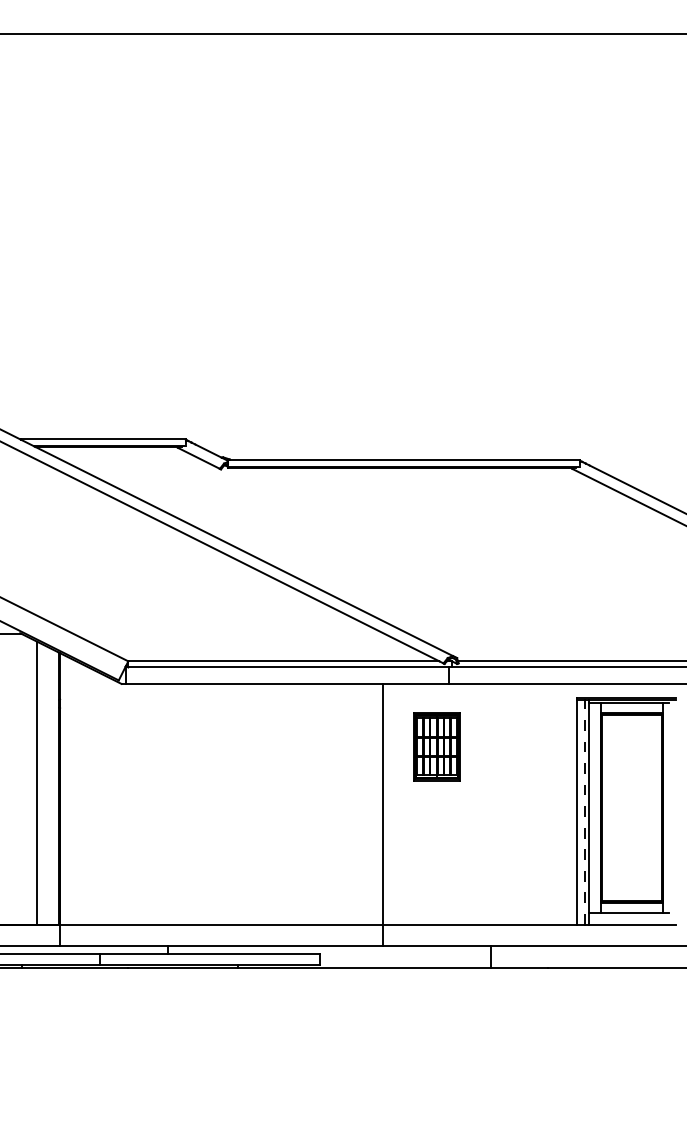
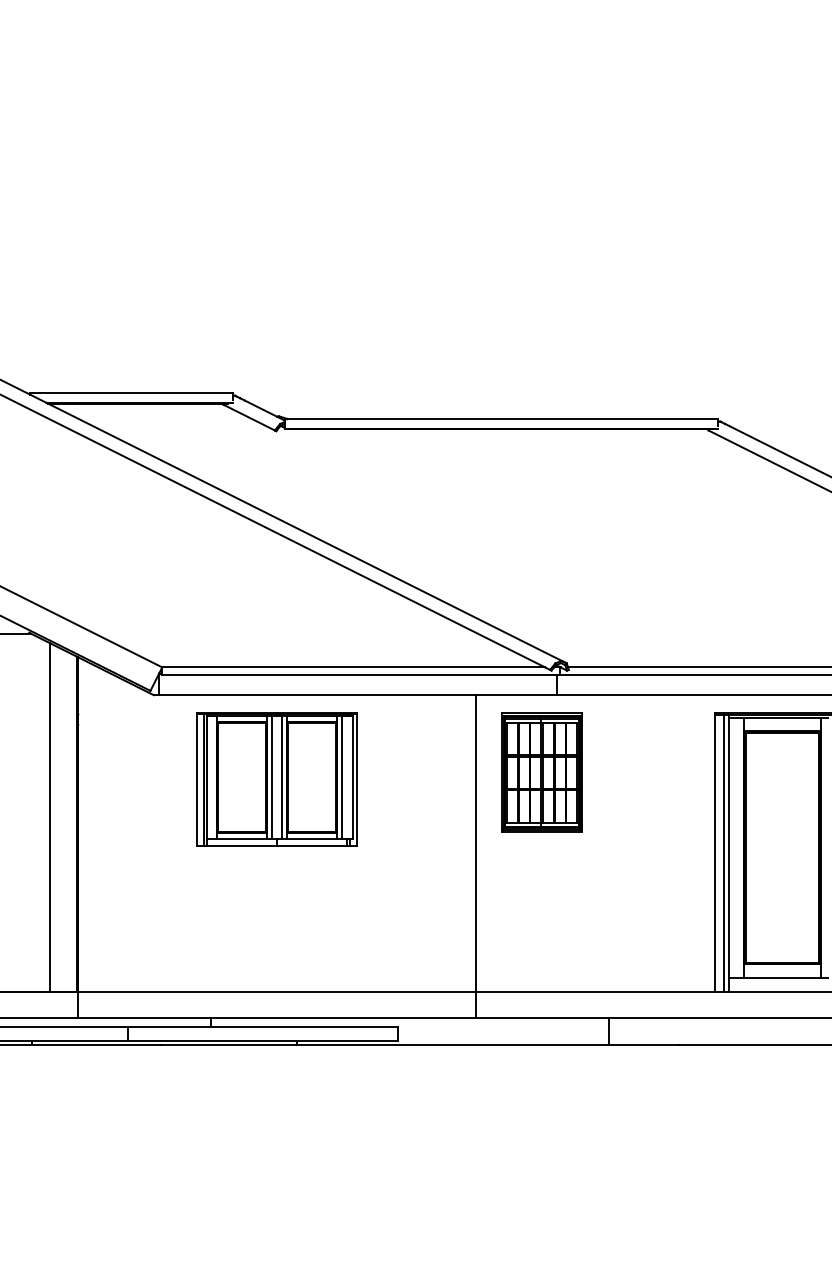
part: (436, 746) -> (541, 772), size x1.43
part: (221, 751) -> (276, 778), added
line: (584, 812) -> (723, 853), dashed -> solid

